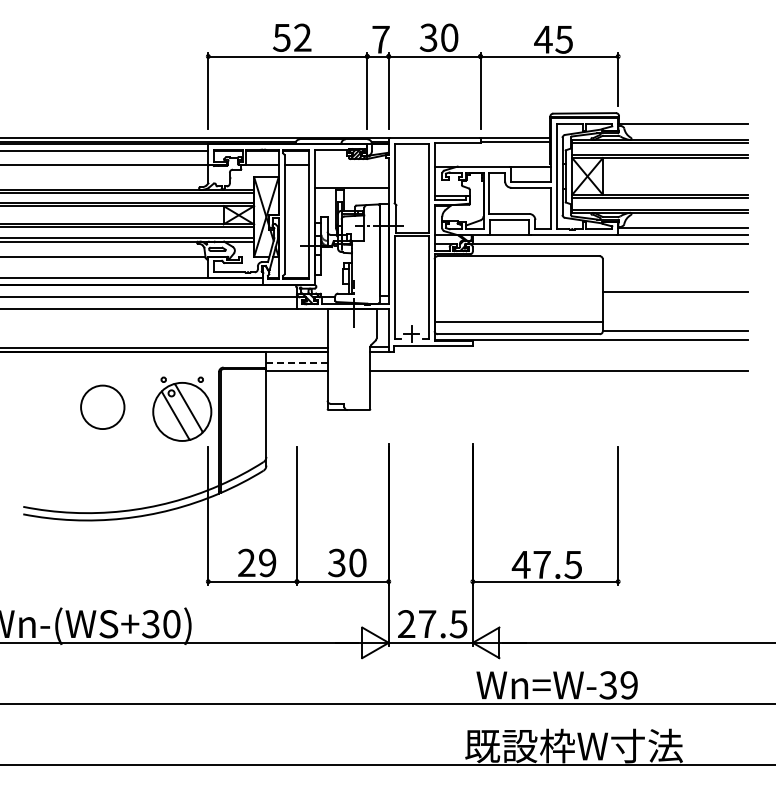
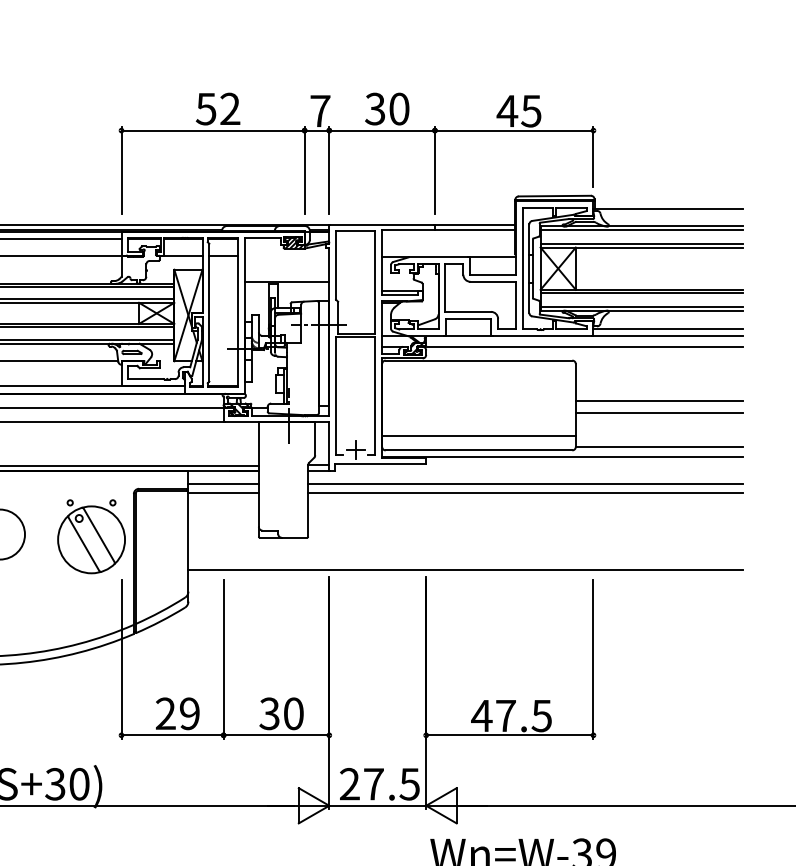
line: (675, 302) -> (659, 413), added
line: (297, 362) -> (224, 482), dashed -> solid
line: (559, 362) -> (525, 482), added
line: (507, 437) -> (466, 569), added

